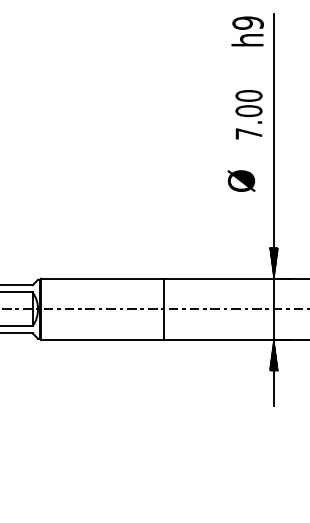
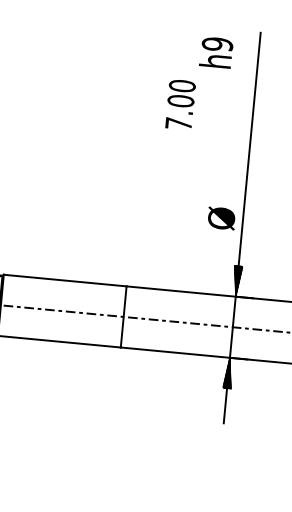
text: (247, 31) -> (216, 52), moved
text: (248, 114) -> (180, 104), moved
text: (241, 180) -> (221, 217), moved

